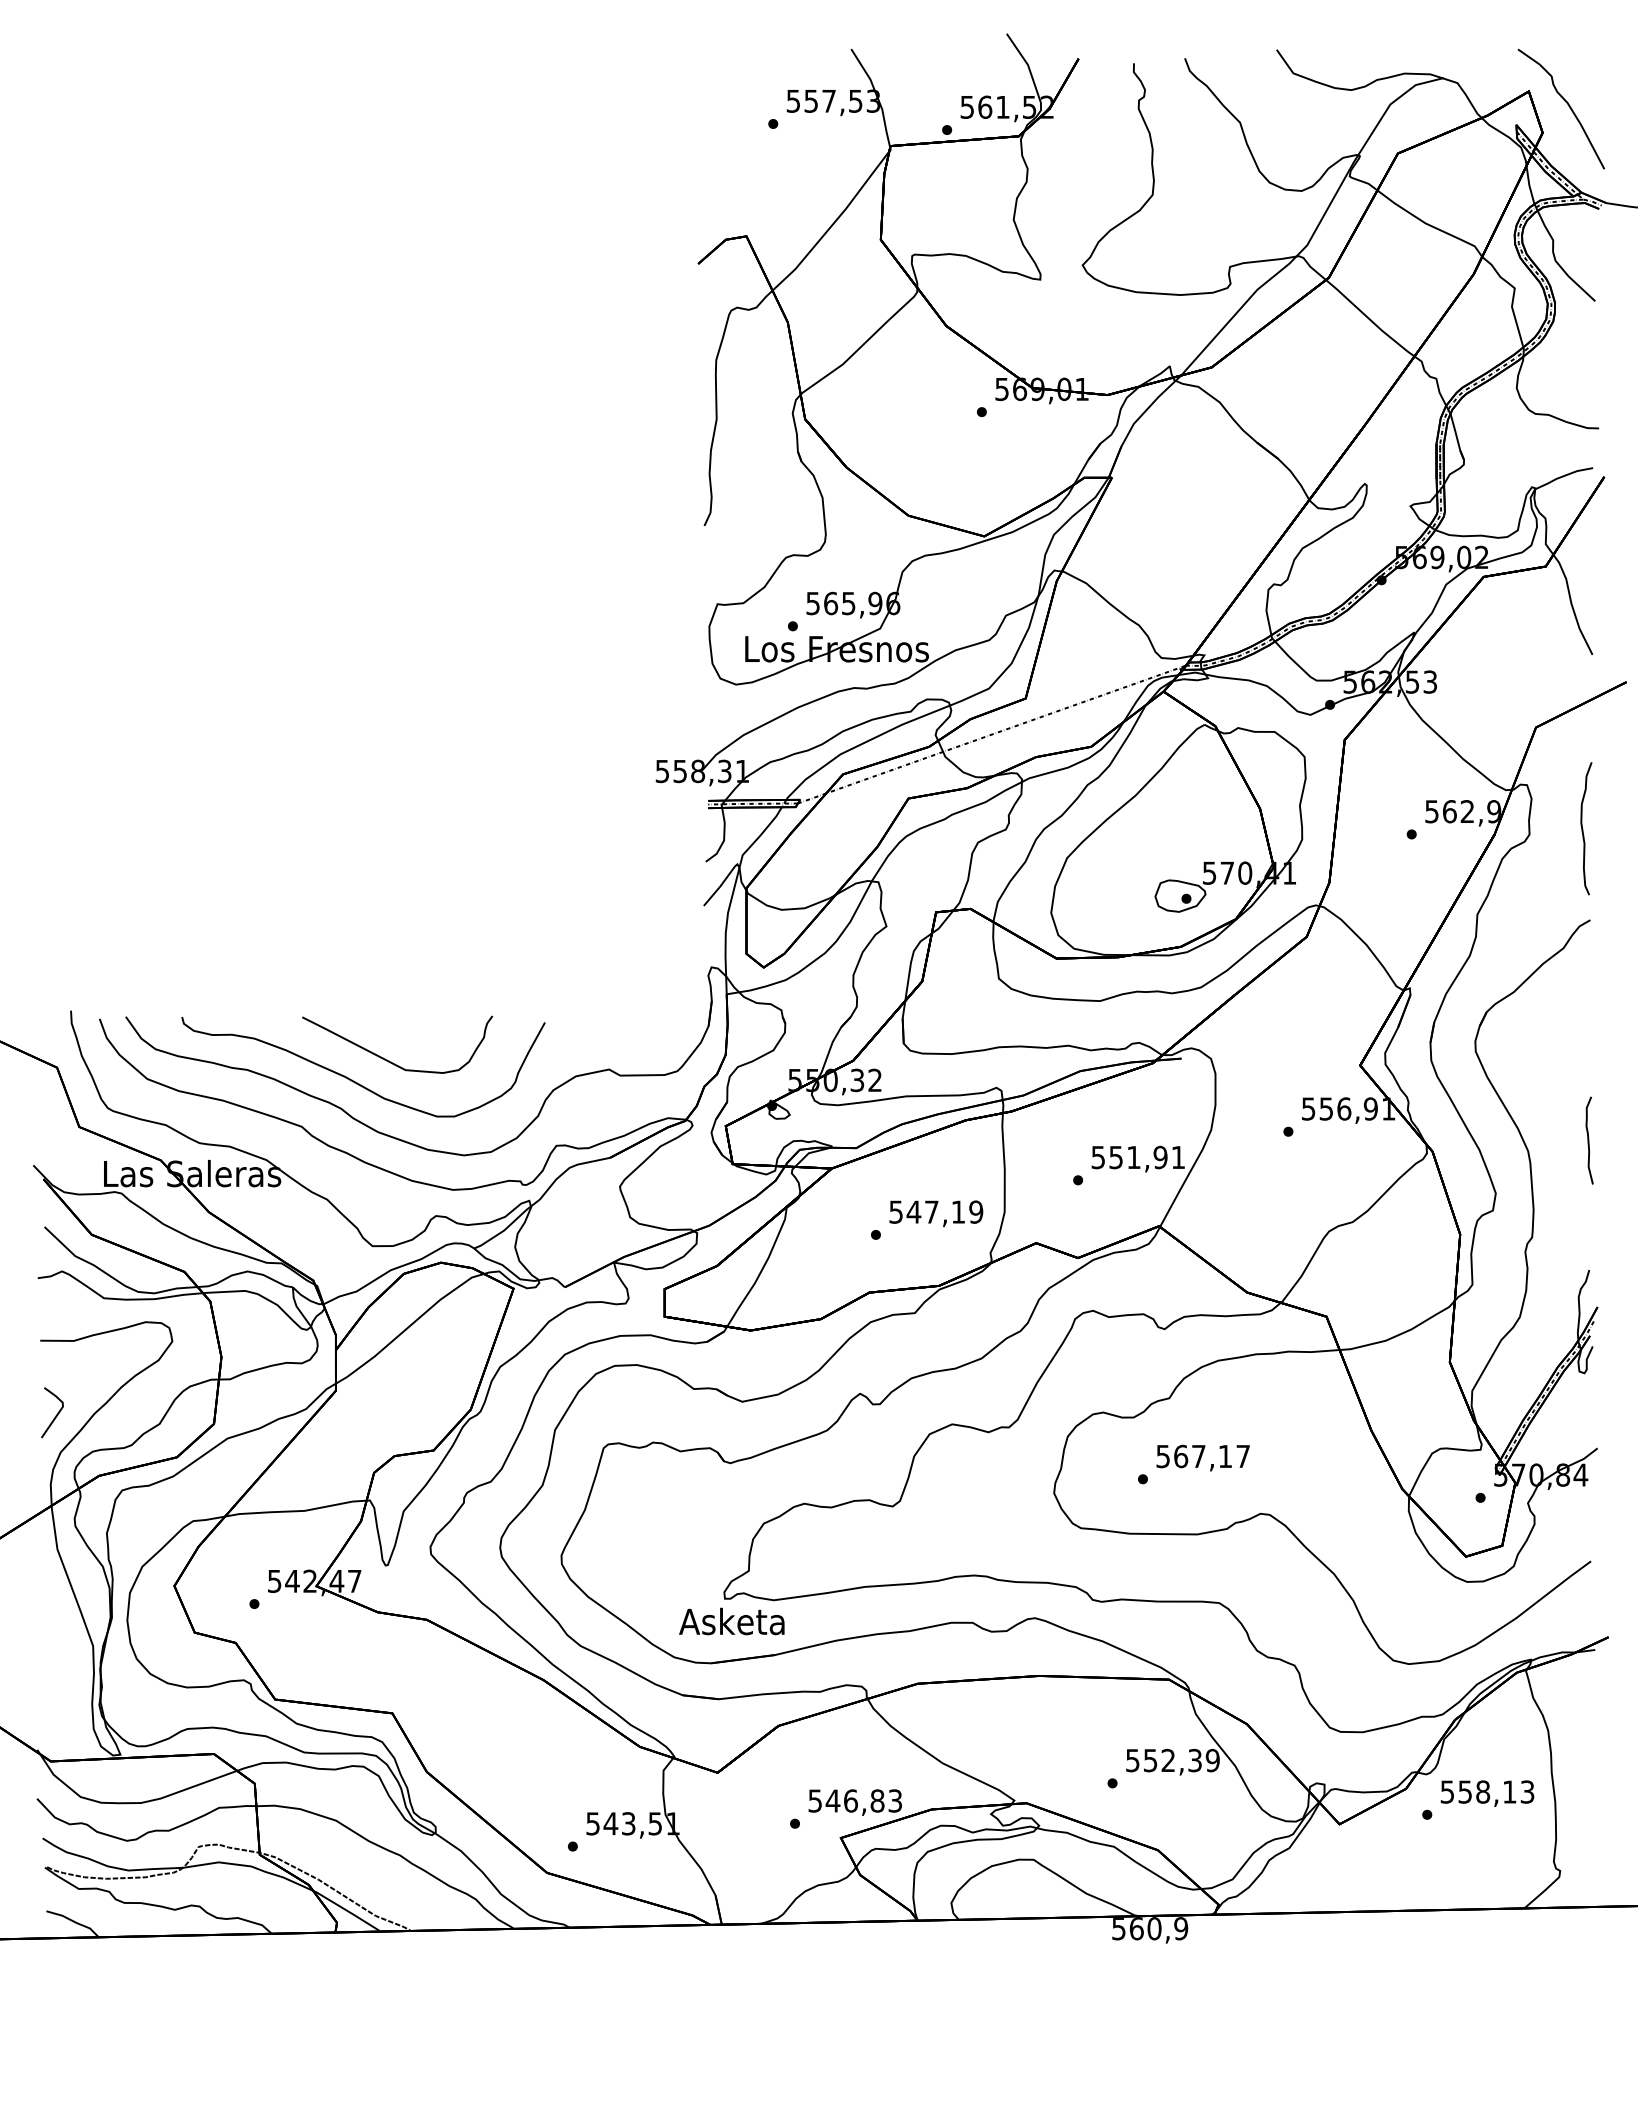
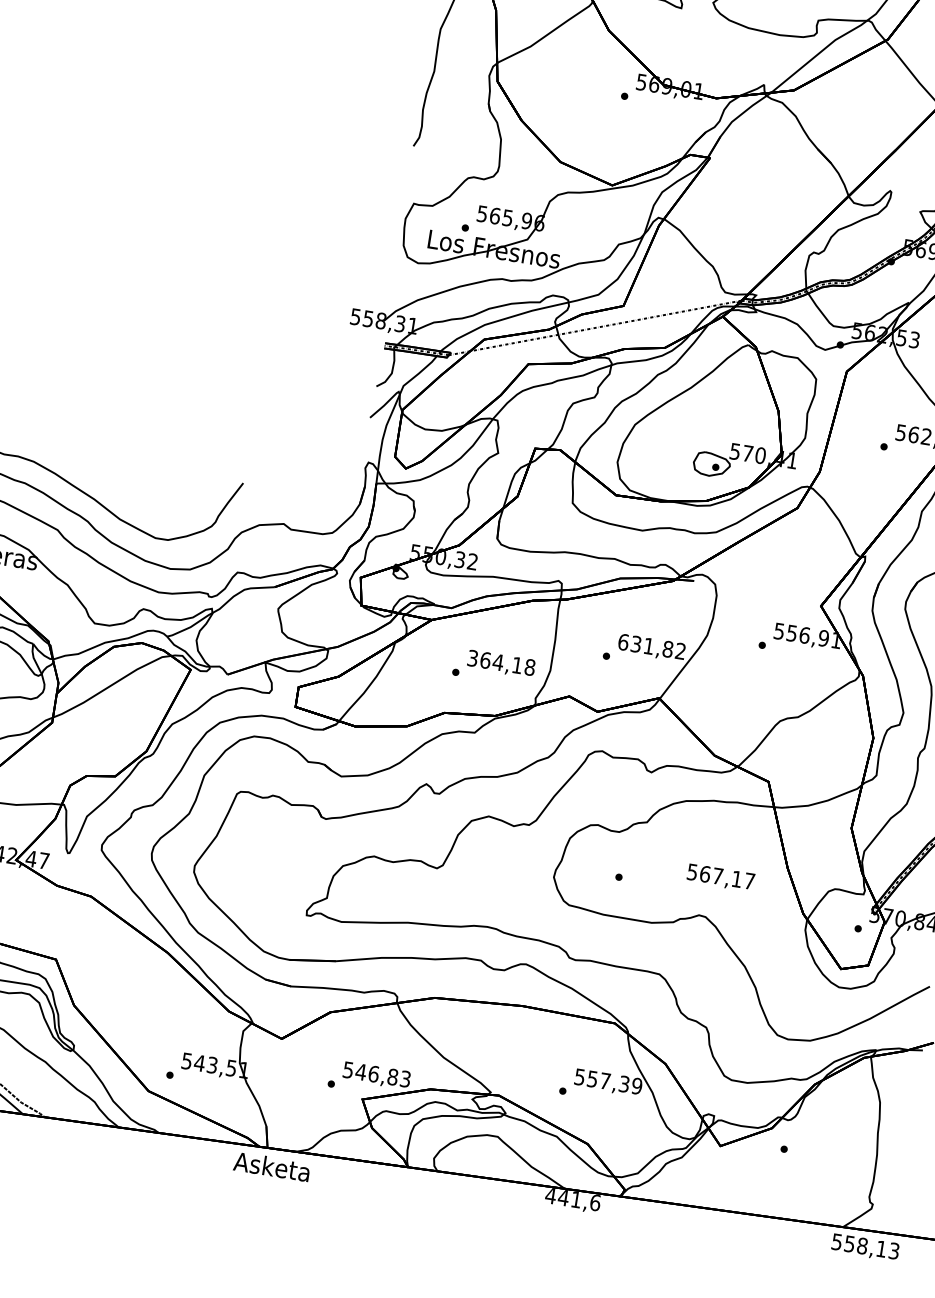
curve: (389, 1060) -> (127, 492), removed
text: (1137, 1157) -> (651, 646), 551,91 -> 631,82
text: (936, 1211) -> (501, 662), 547,19 -> 364,18
text: (1202, 1457) -> (720, 877), moved
text: (731, 1621) -> (271, 1166), moved
text: (1167, 1759) -> (604, 1080), 552,39 -> 557,39
text: (1487, 1793) -> (865, 1247), moved
text: (1149, 1928) -> (572, 1199), 560,9 -> 441,6

